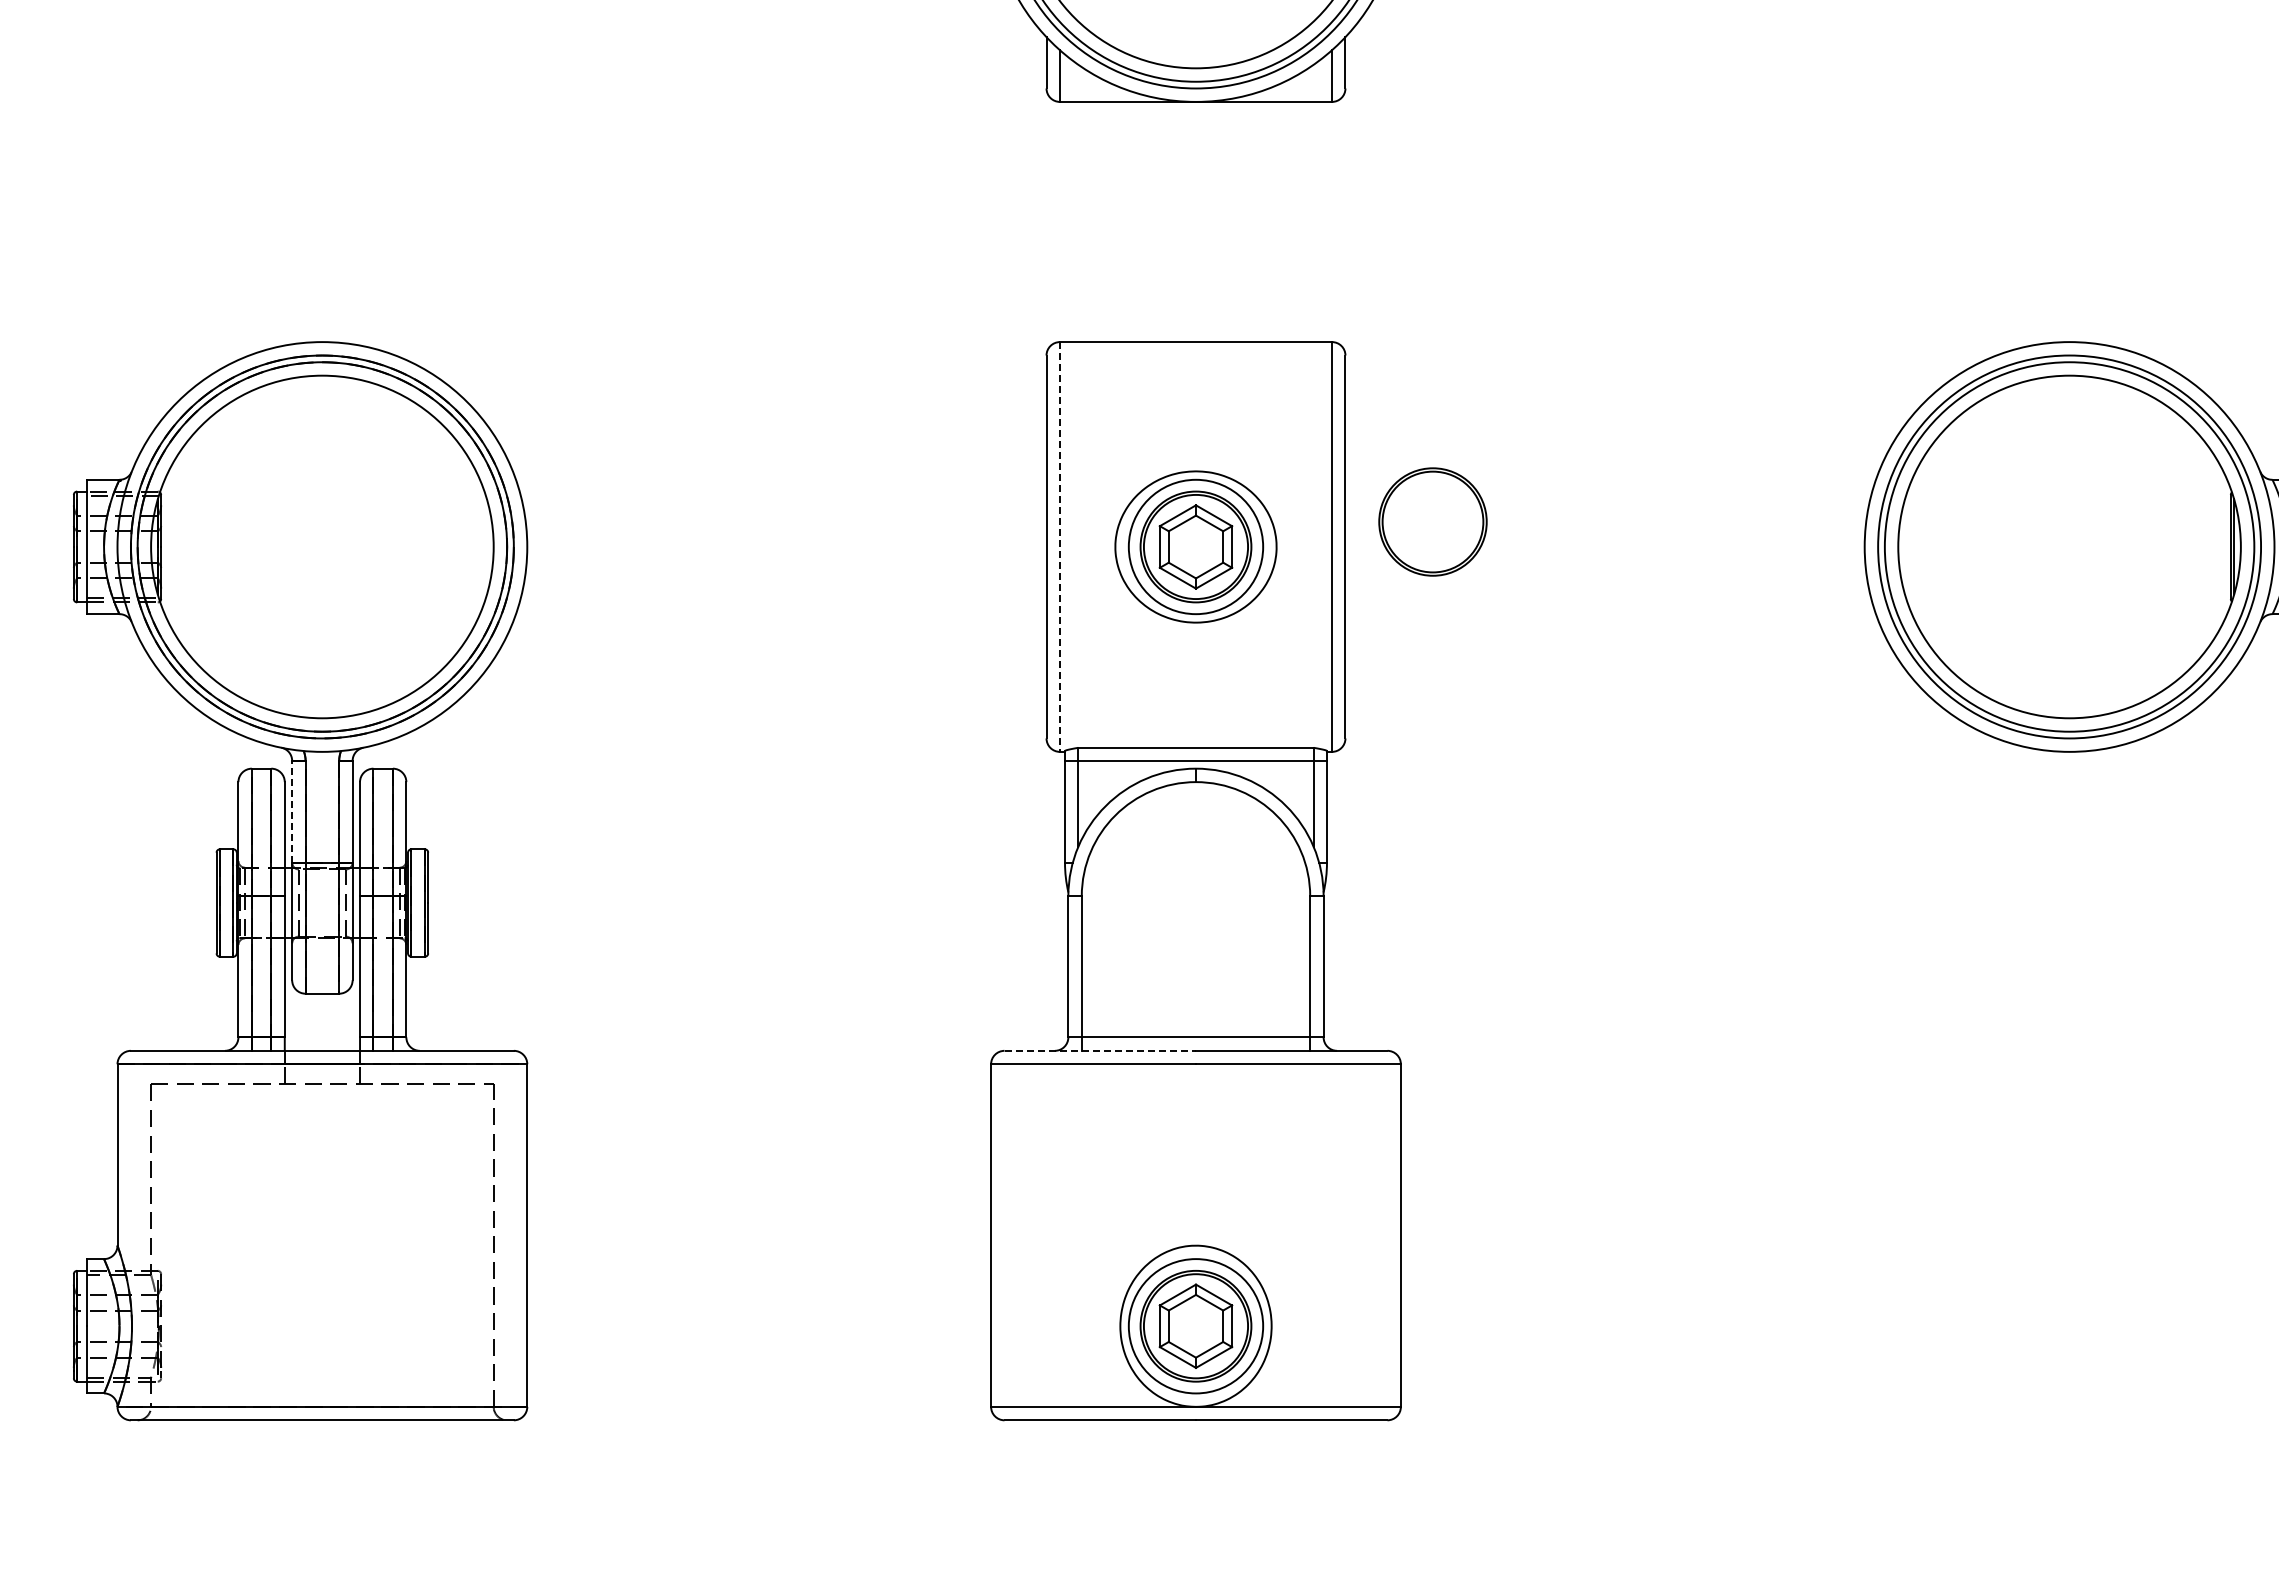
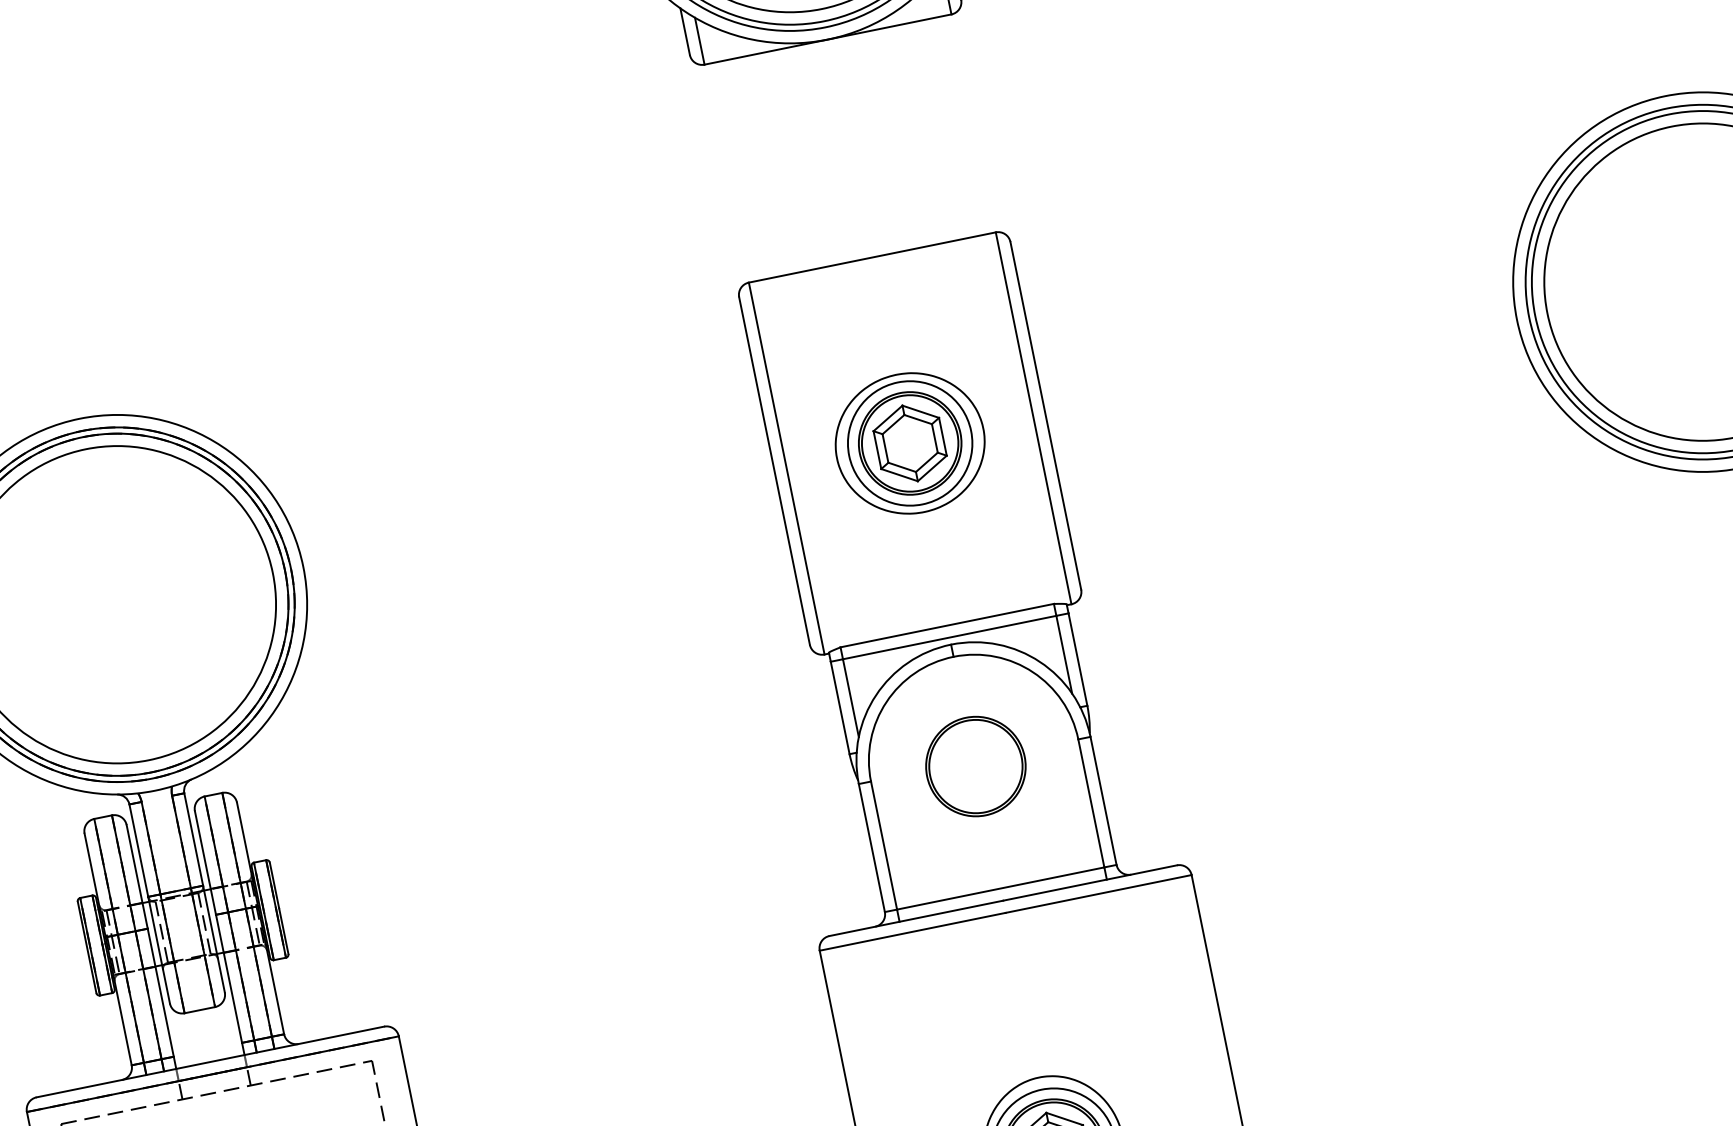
part: (1432, 521) -> (975, 766), moved
line: (1059, 546) -> (786, 468), dashed -> solid
line: (292, 811) -> (139, 850), dashed -> solid
line: (1100, 1050) -> (916, 918), dashed -> solid

